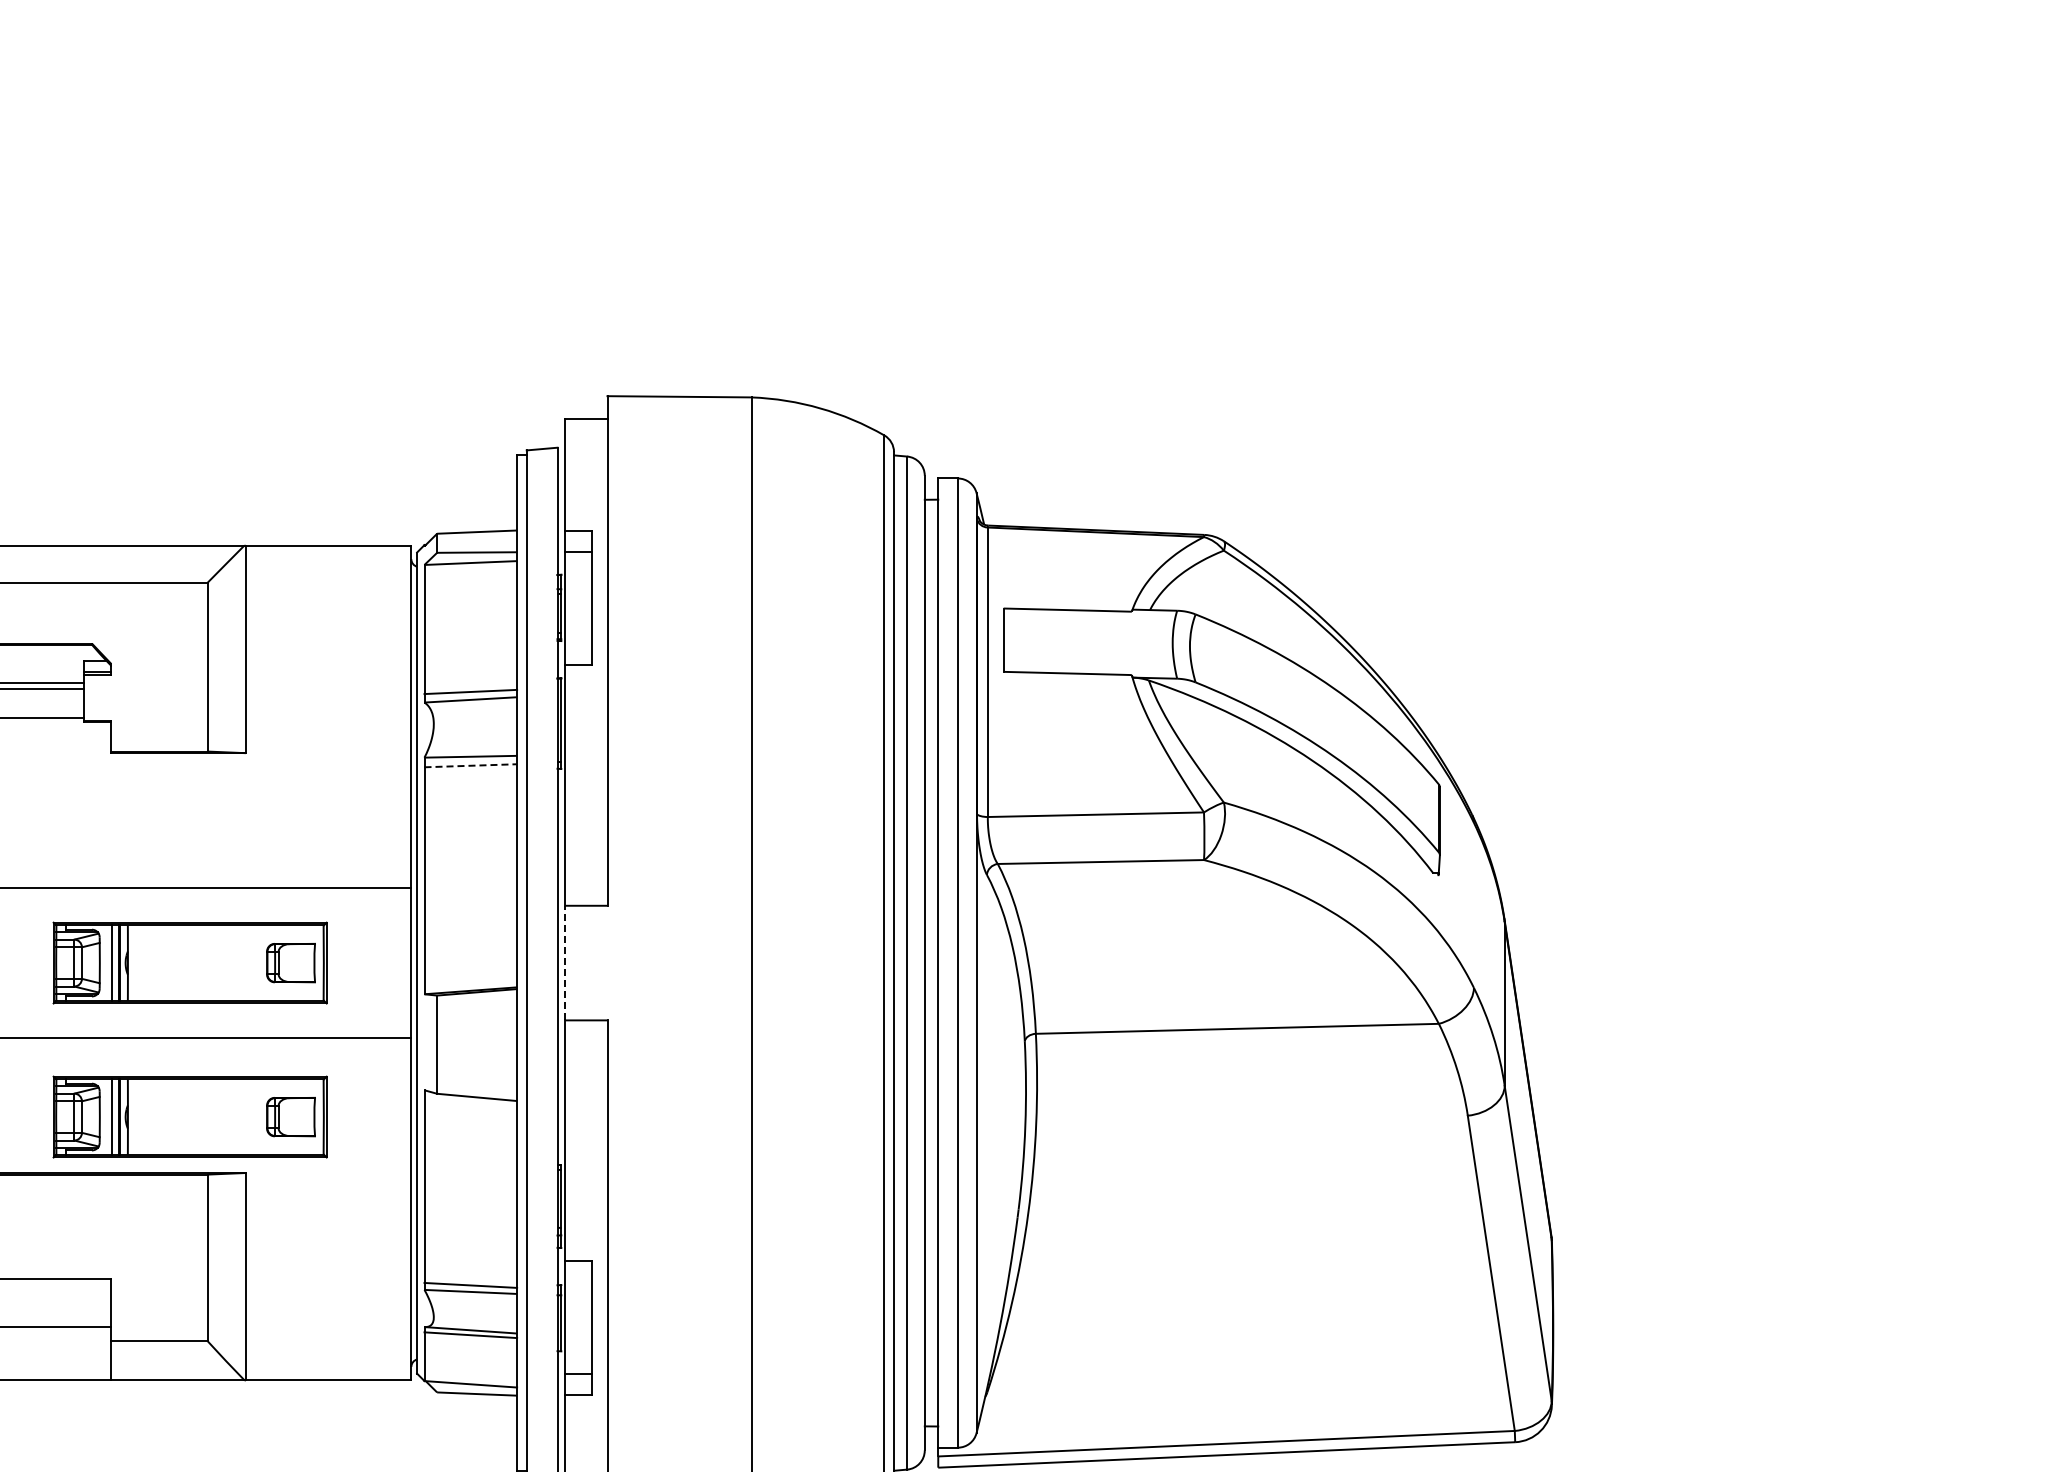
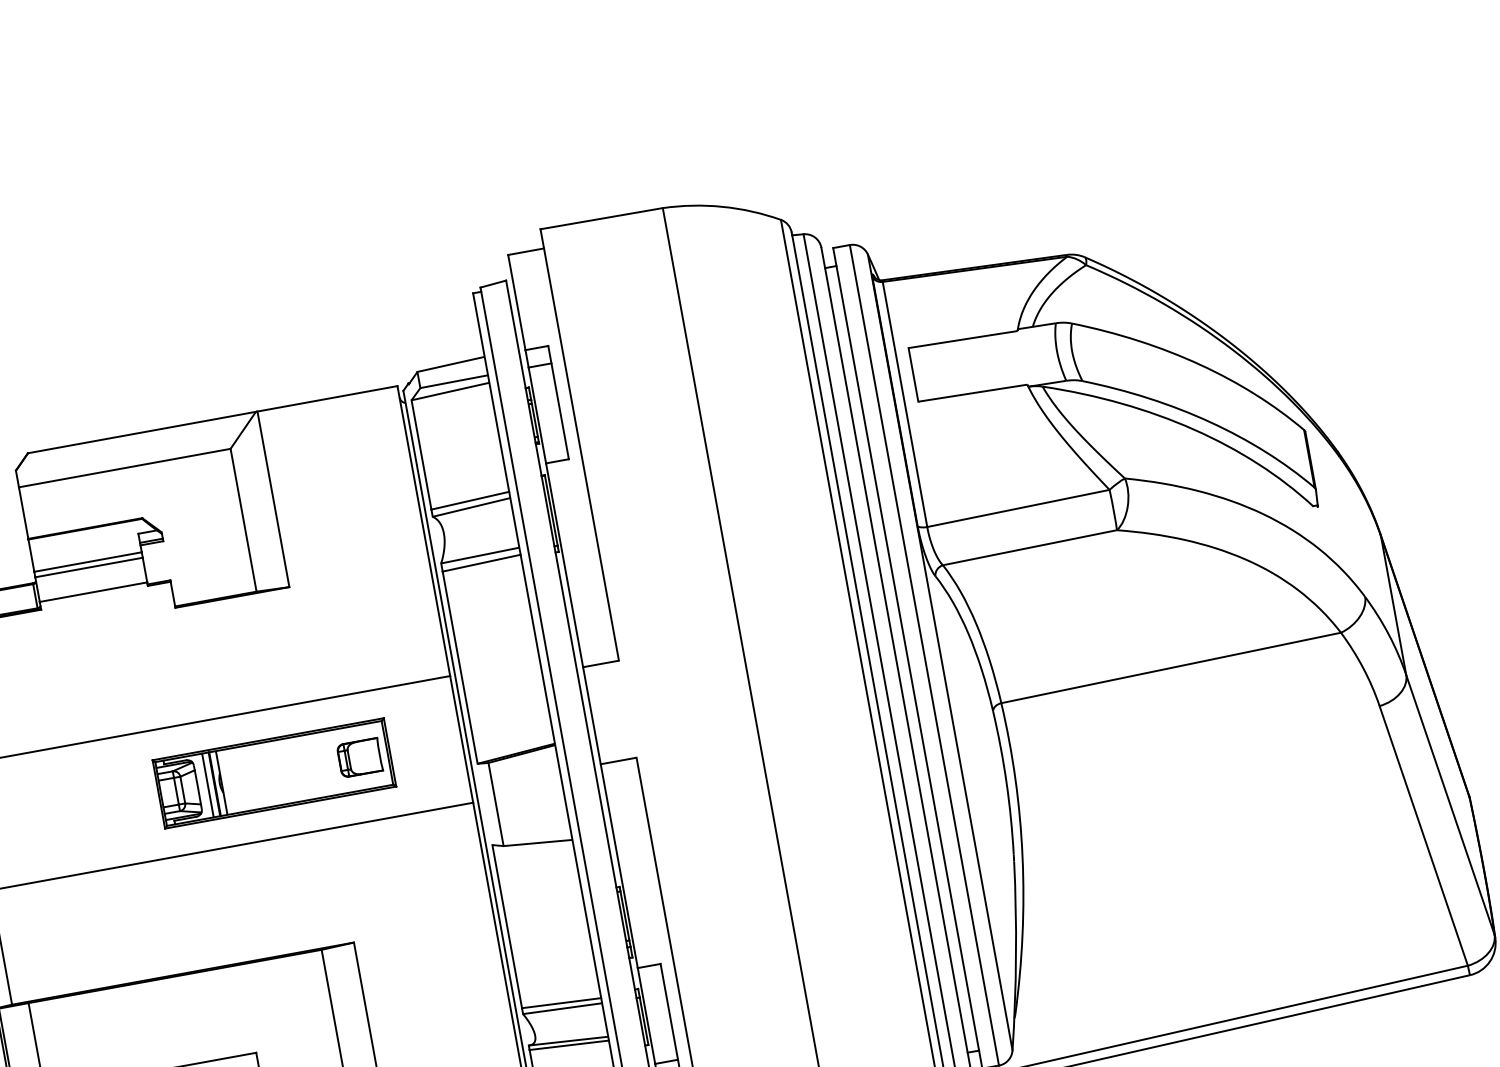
line: (471, 765) -> (482, 562), dashed -> solid
line: (565, 962) -> (592, 715), dashed -> solid
part: (189, 1116) -> (297, 903), removed

